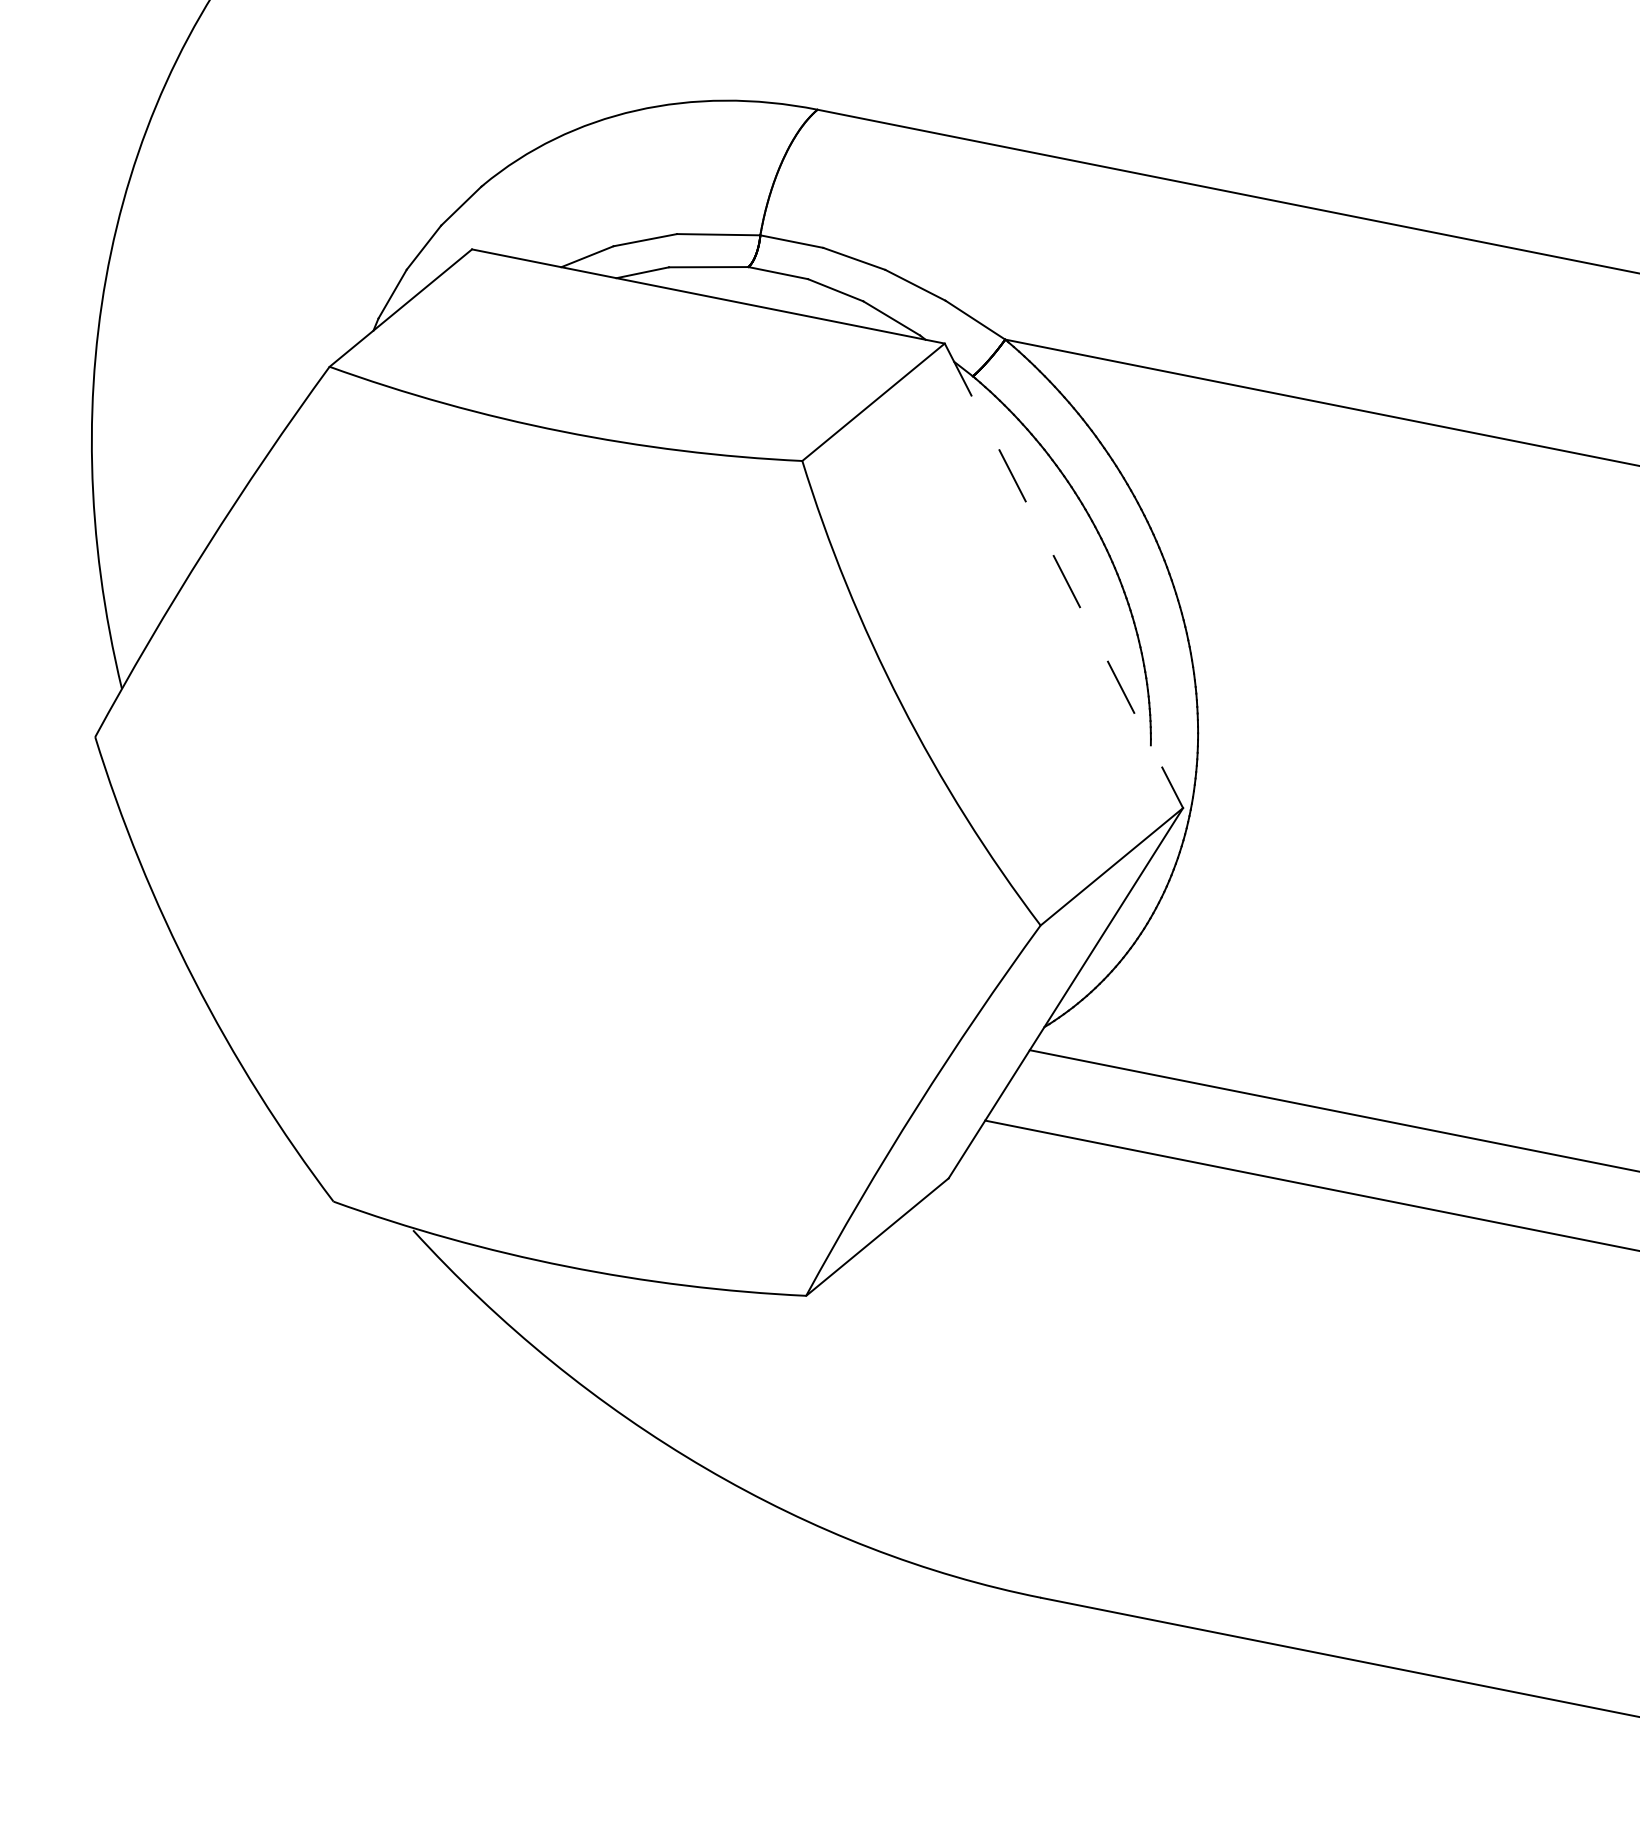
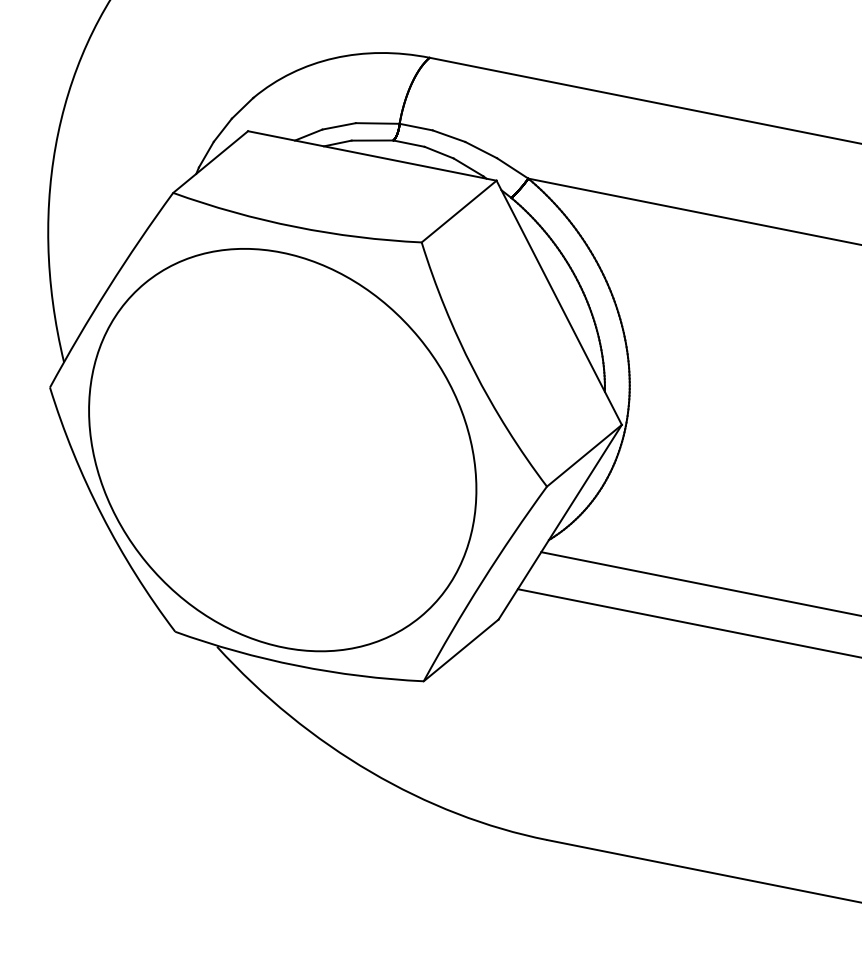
line: (1064, 577) -> (559, 303), dashed -> solid
part: (537, 856) -> (282, 450), added

